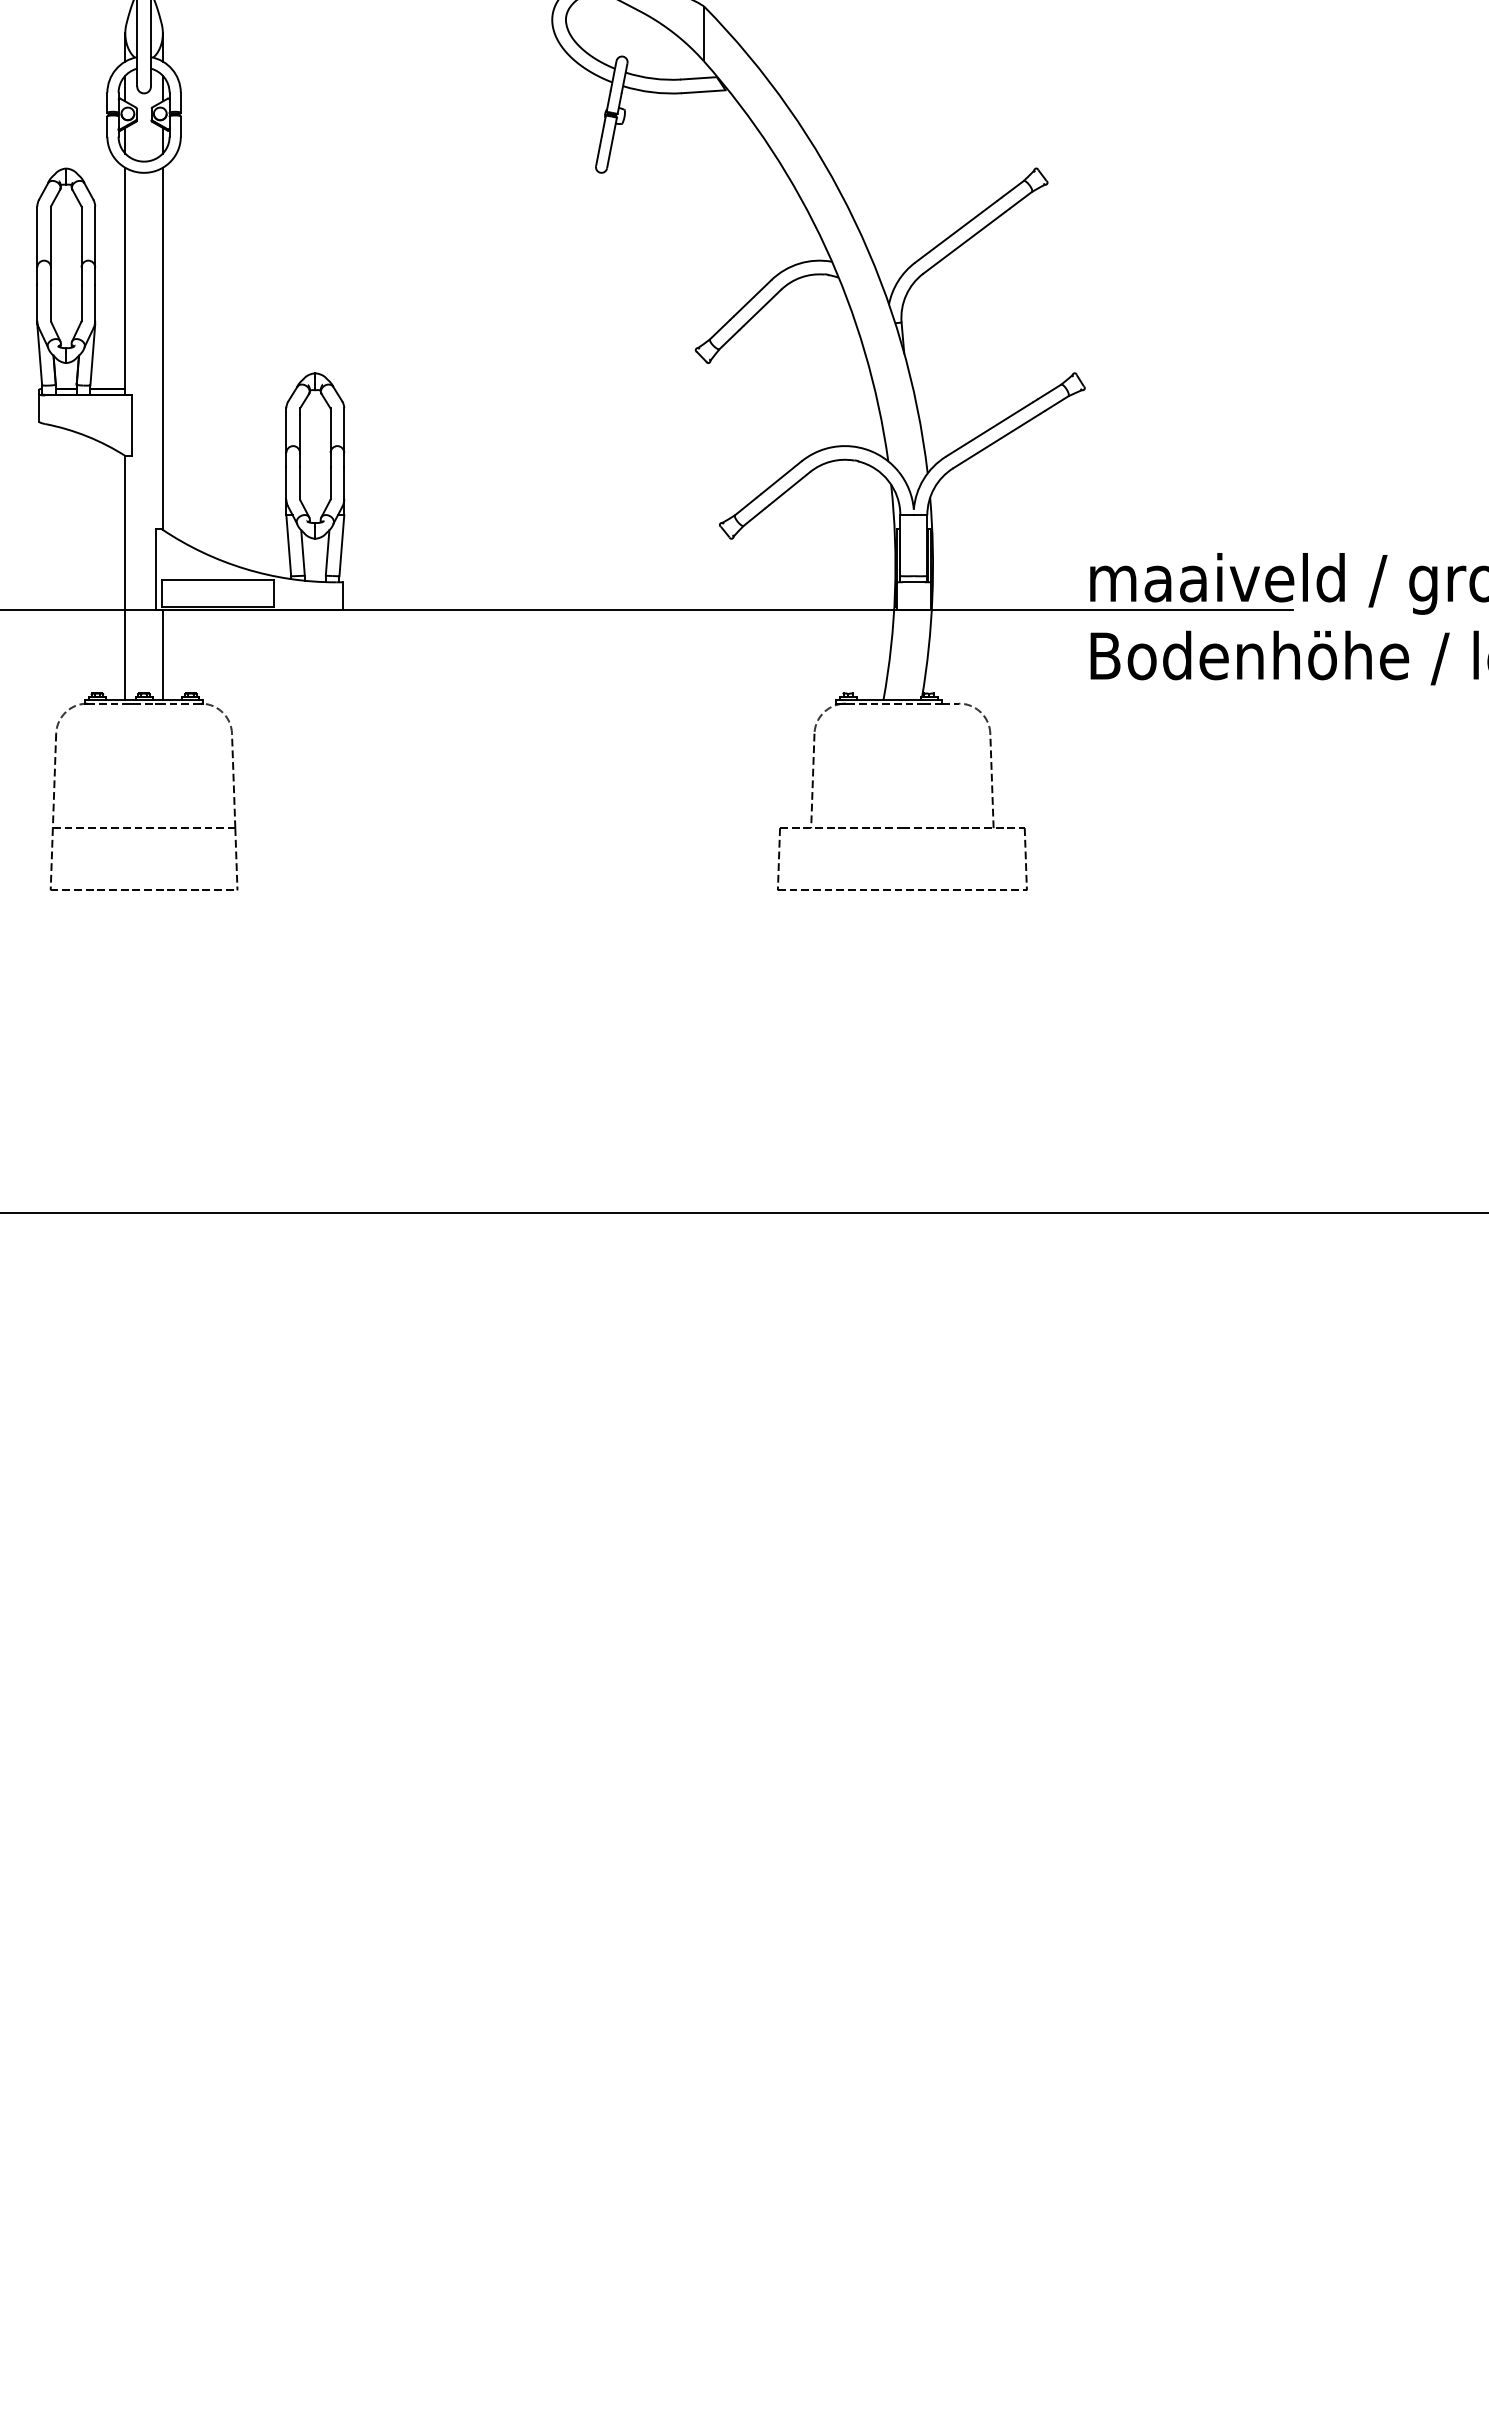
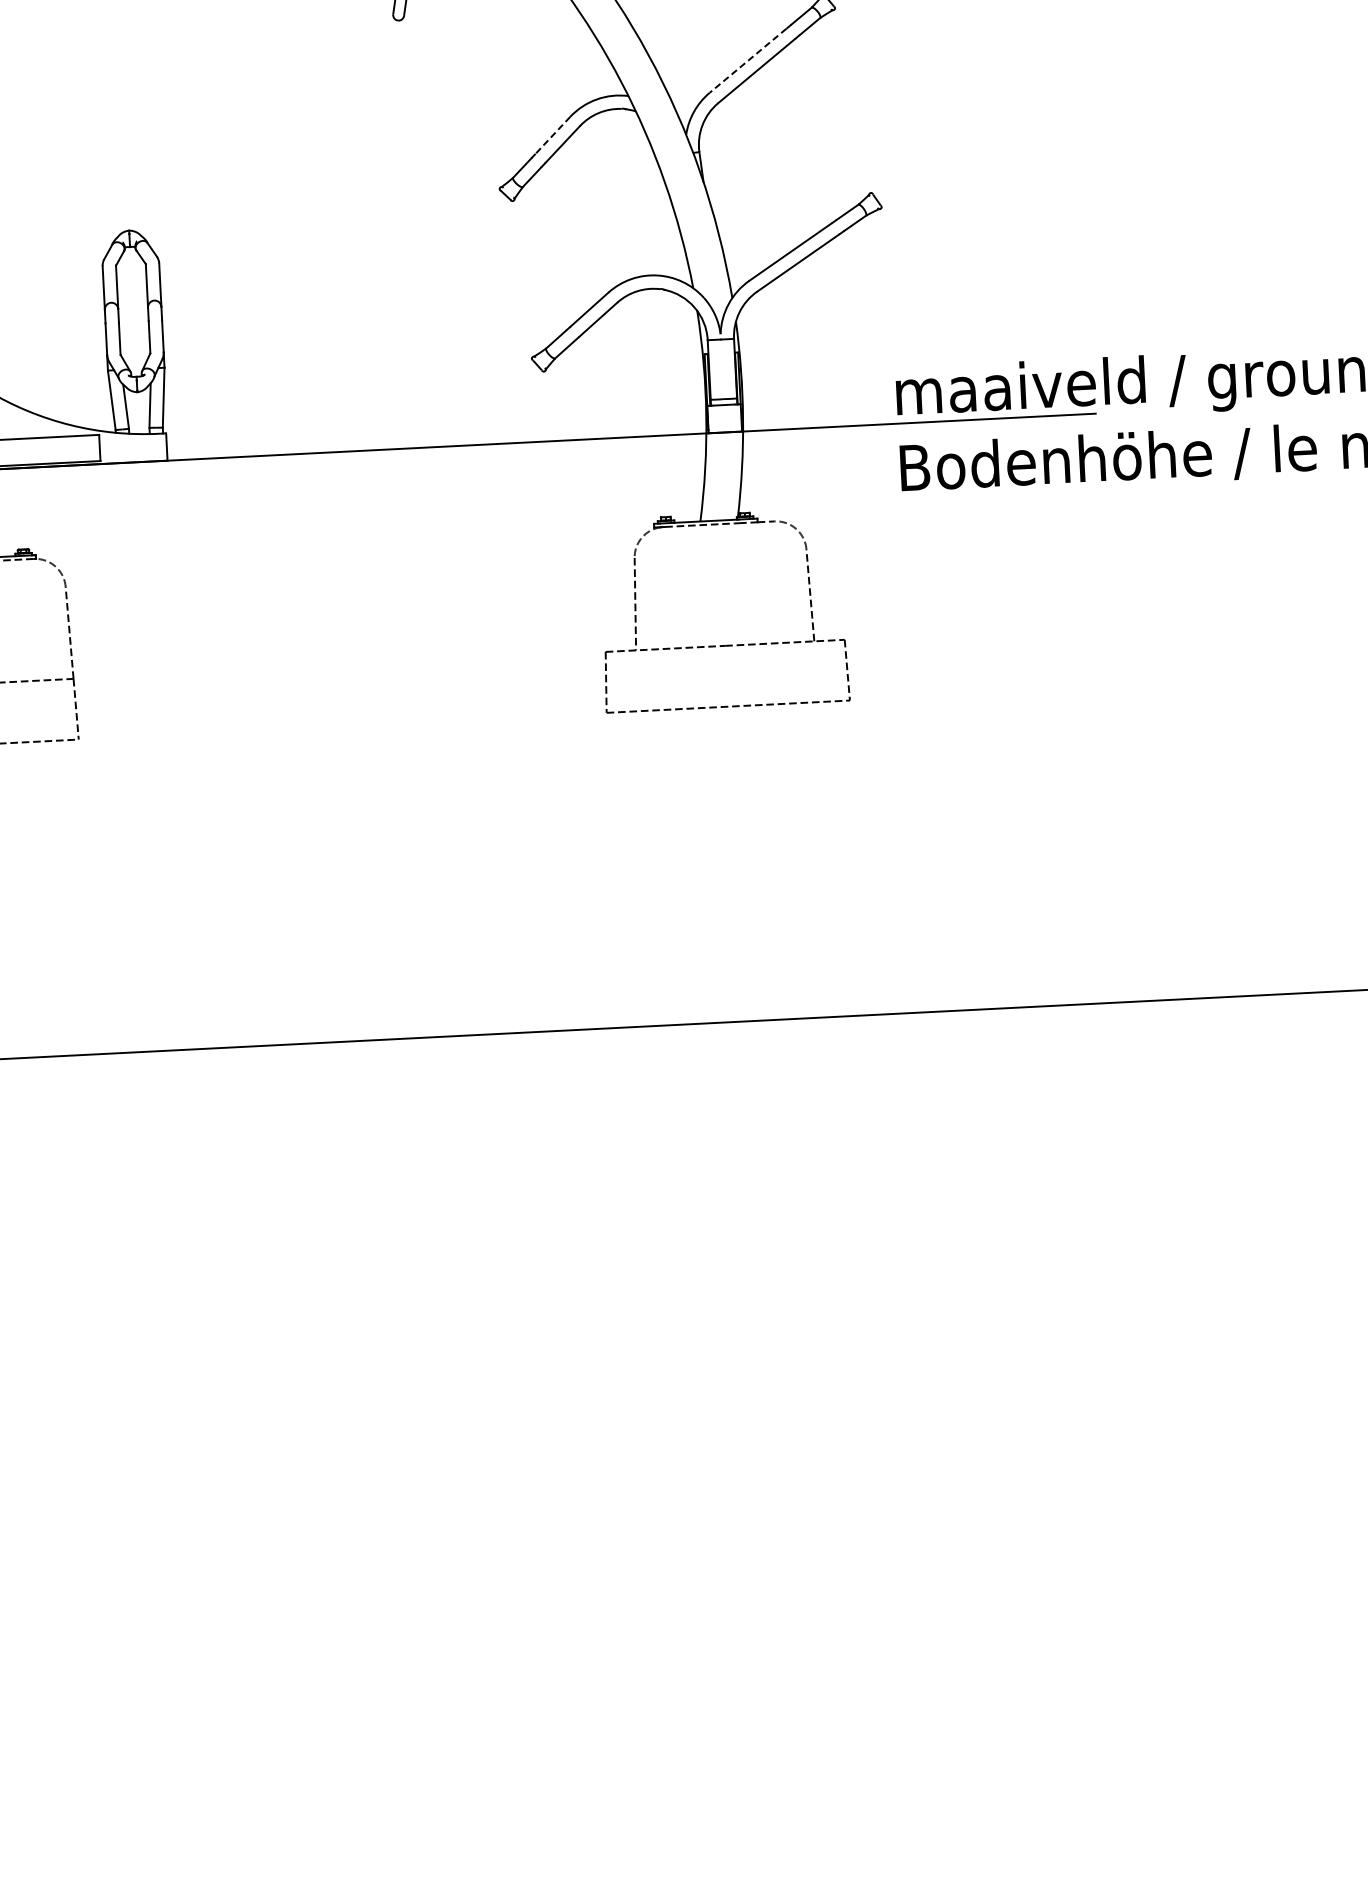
line: (955, 232) -> (747, 61), solid -> dashed
line: (752, 297) -> (552, 134), solid -> dashed

